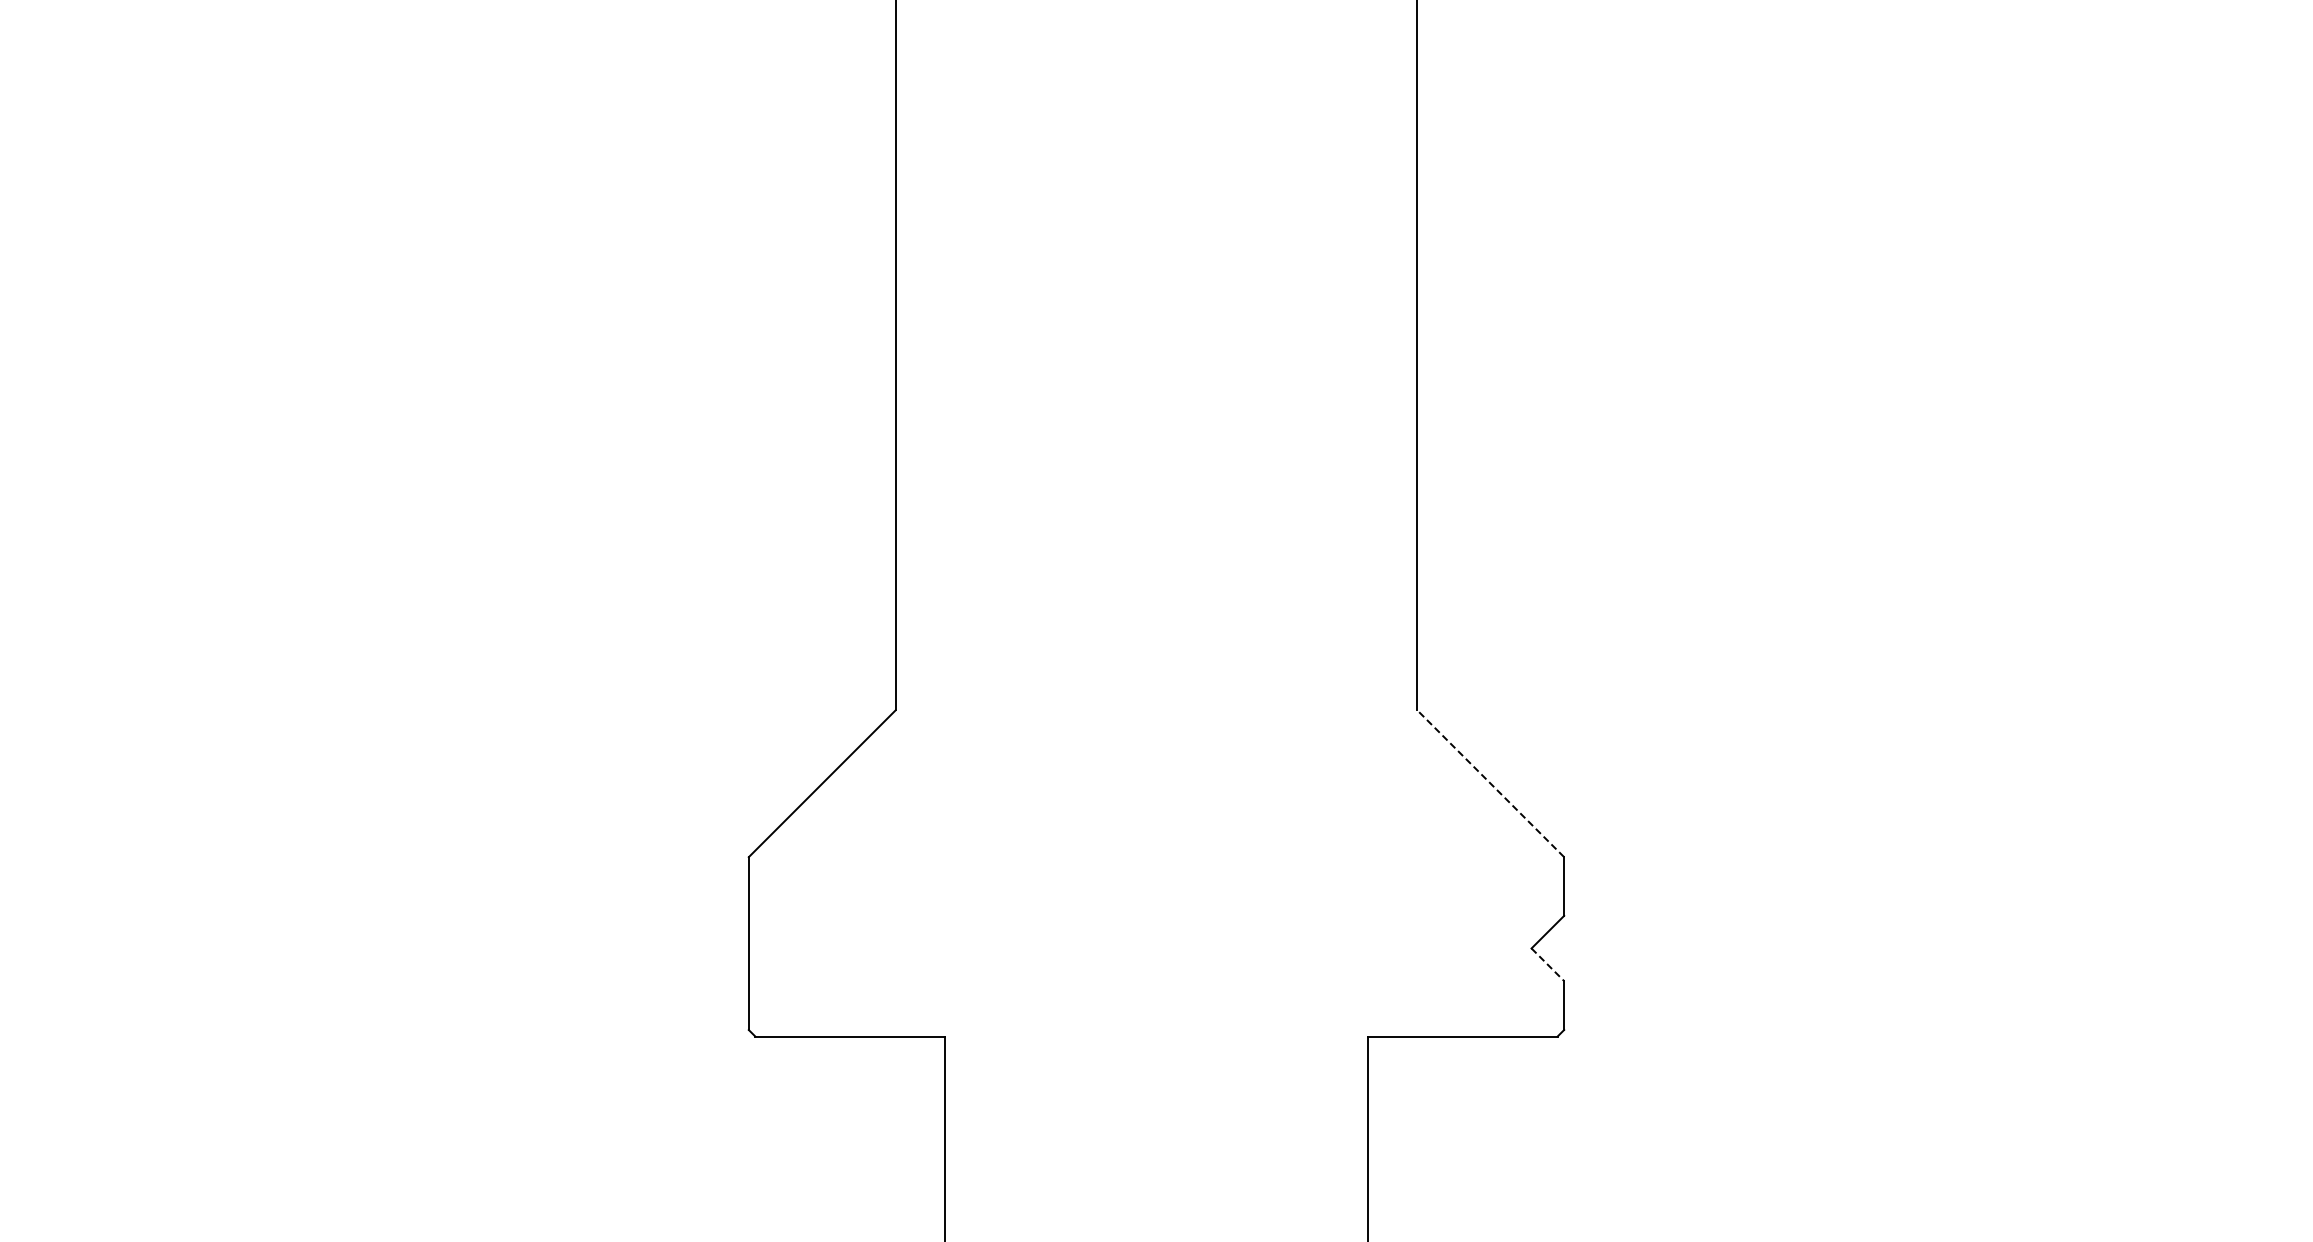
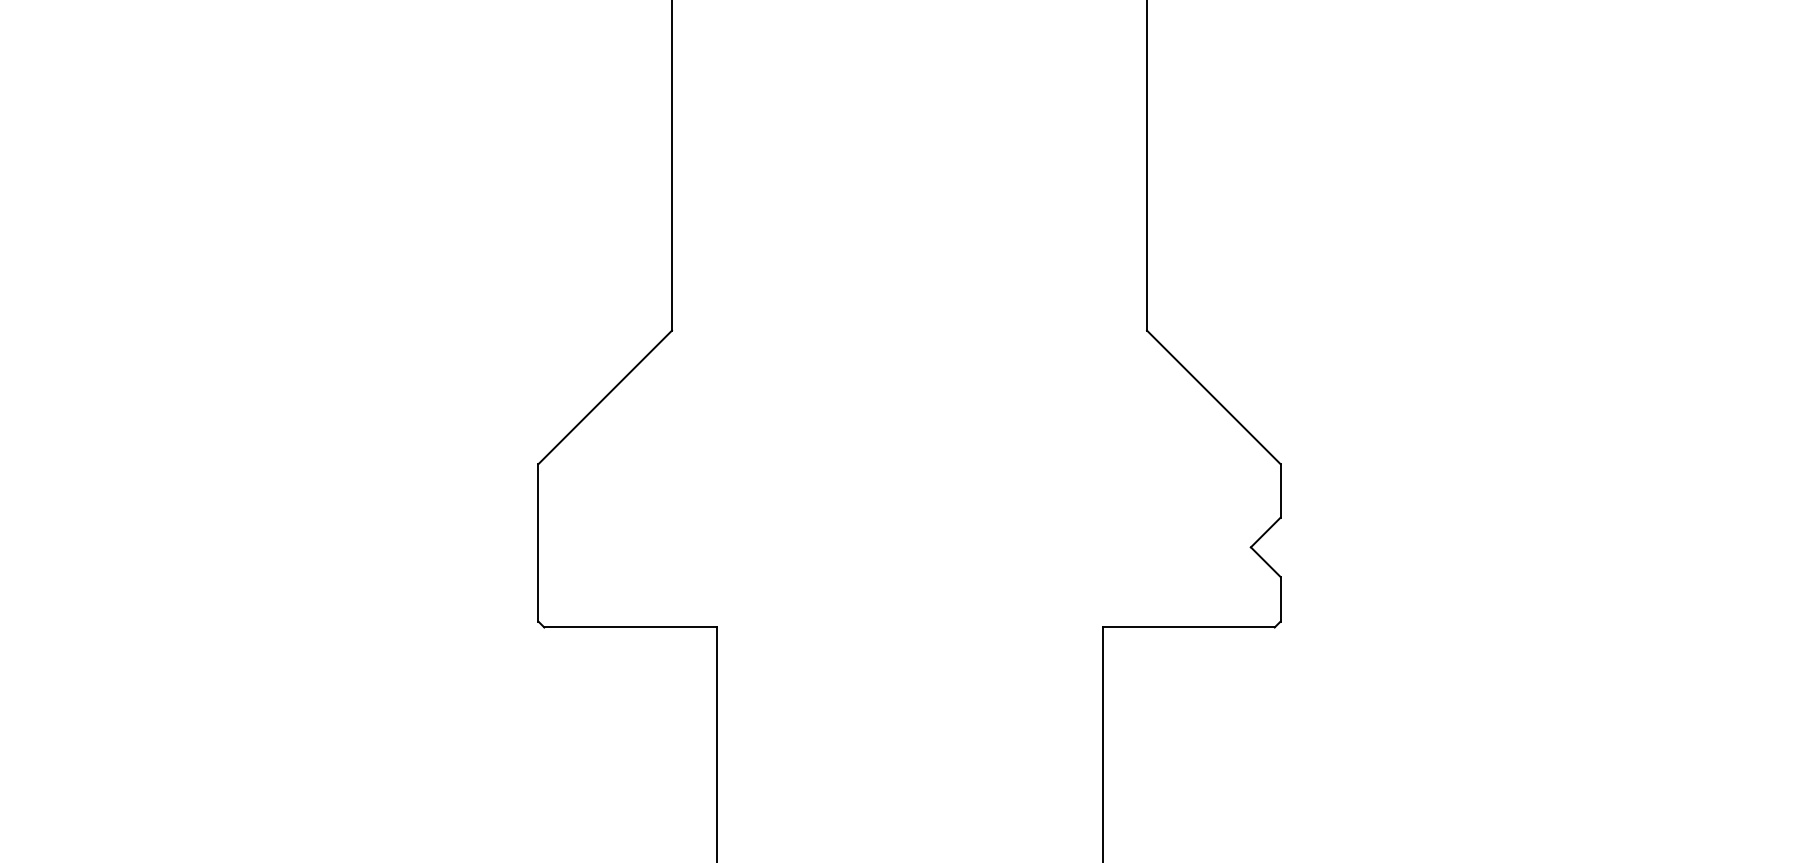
line: (1490, 783) -> (1213, 397), dashed -> solid
line: (1548, 965) -> (1266, 562), dashed -> solid

